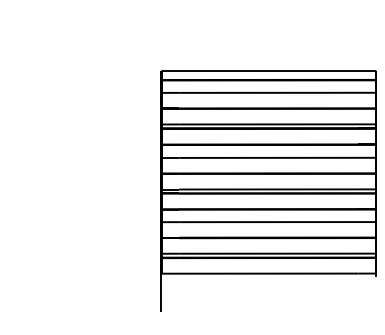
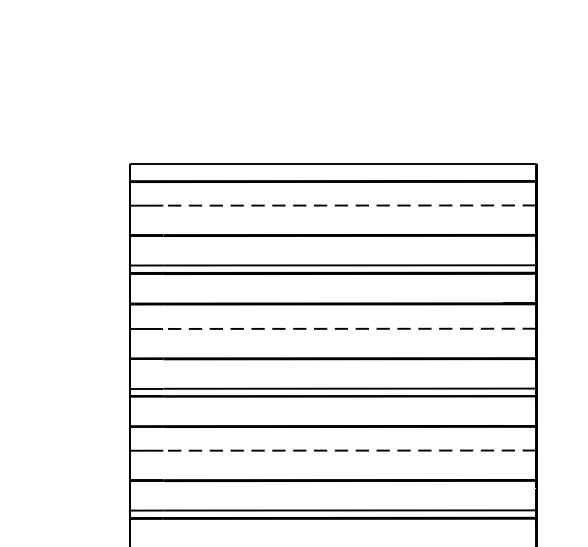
line: (276, 92) -> (347, 204), solid -> dashed
line: (276, 157) -> (347, 328), solid -> dashed
line: (276, 222) -> (347, 451), solid -> dashed

